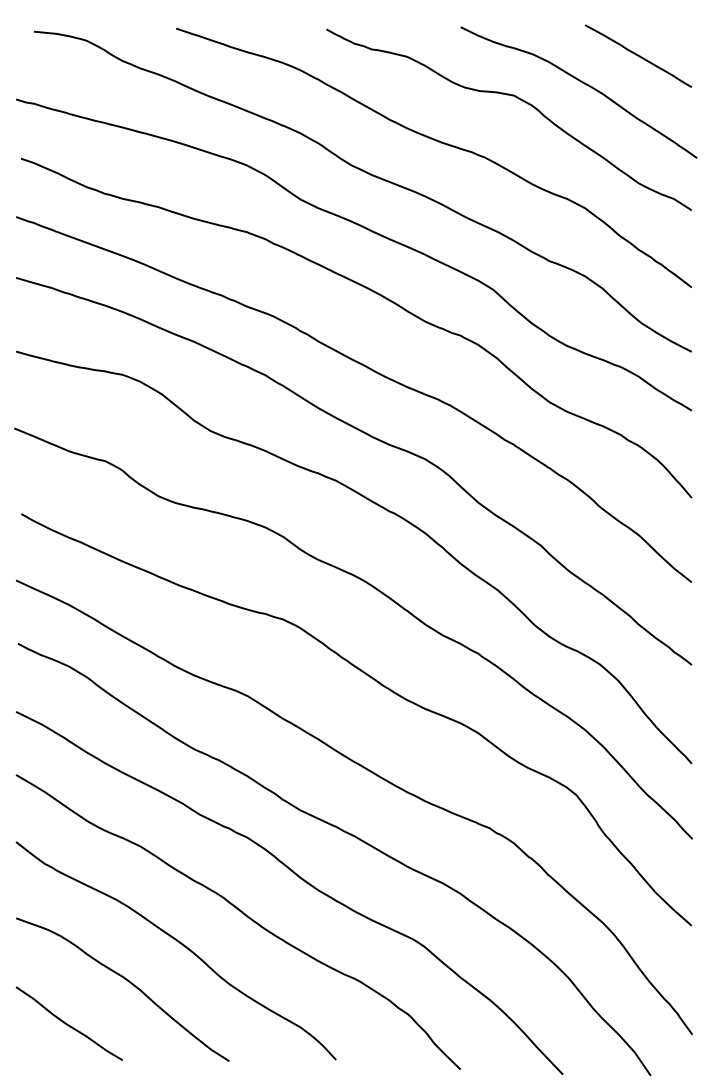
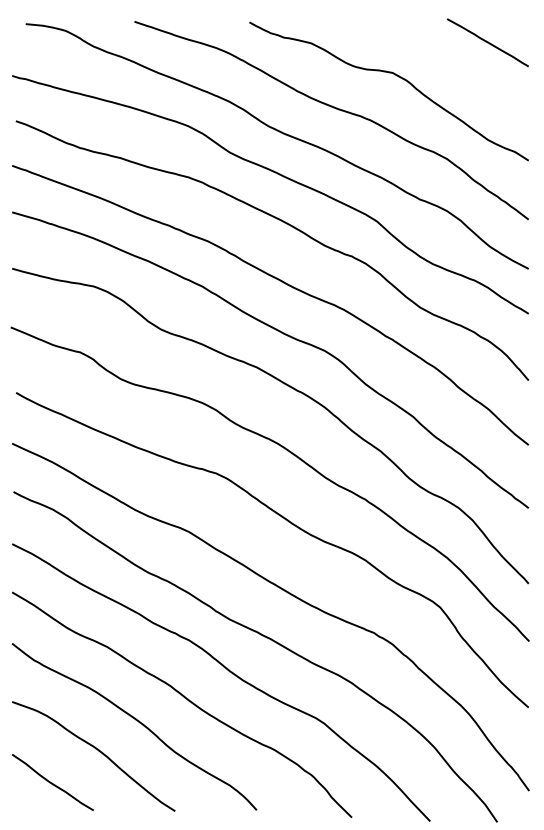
curve: (582, 83) -> (445, 63), removed

